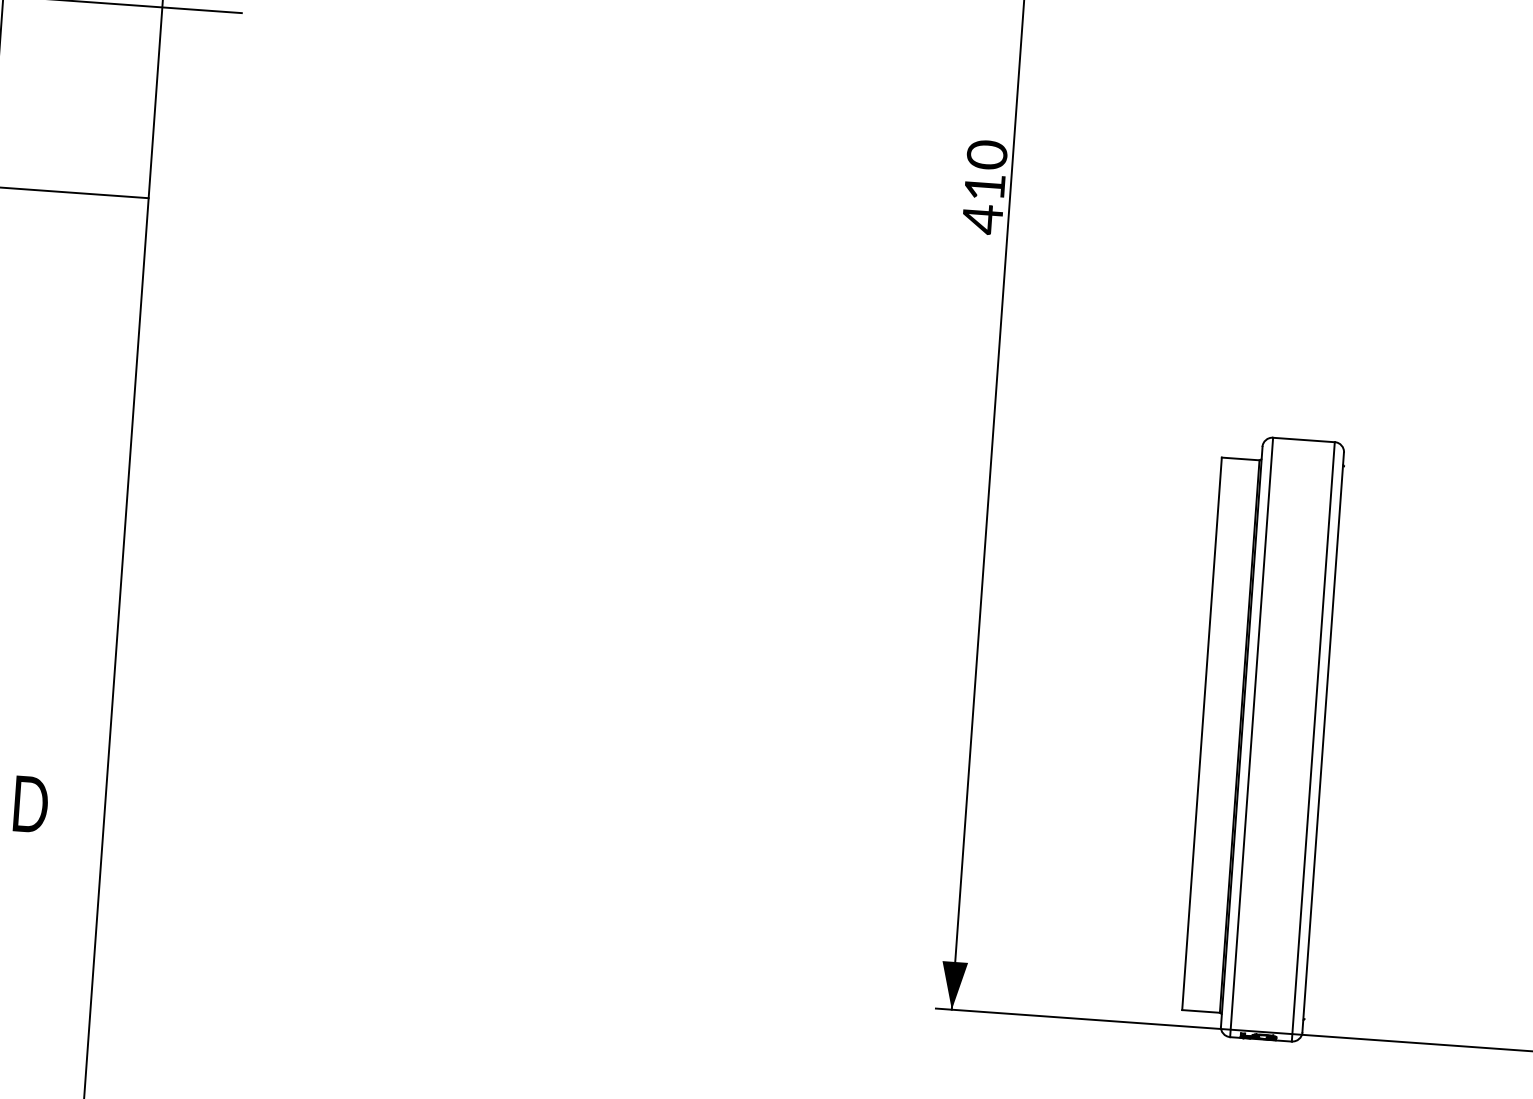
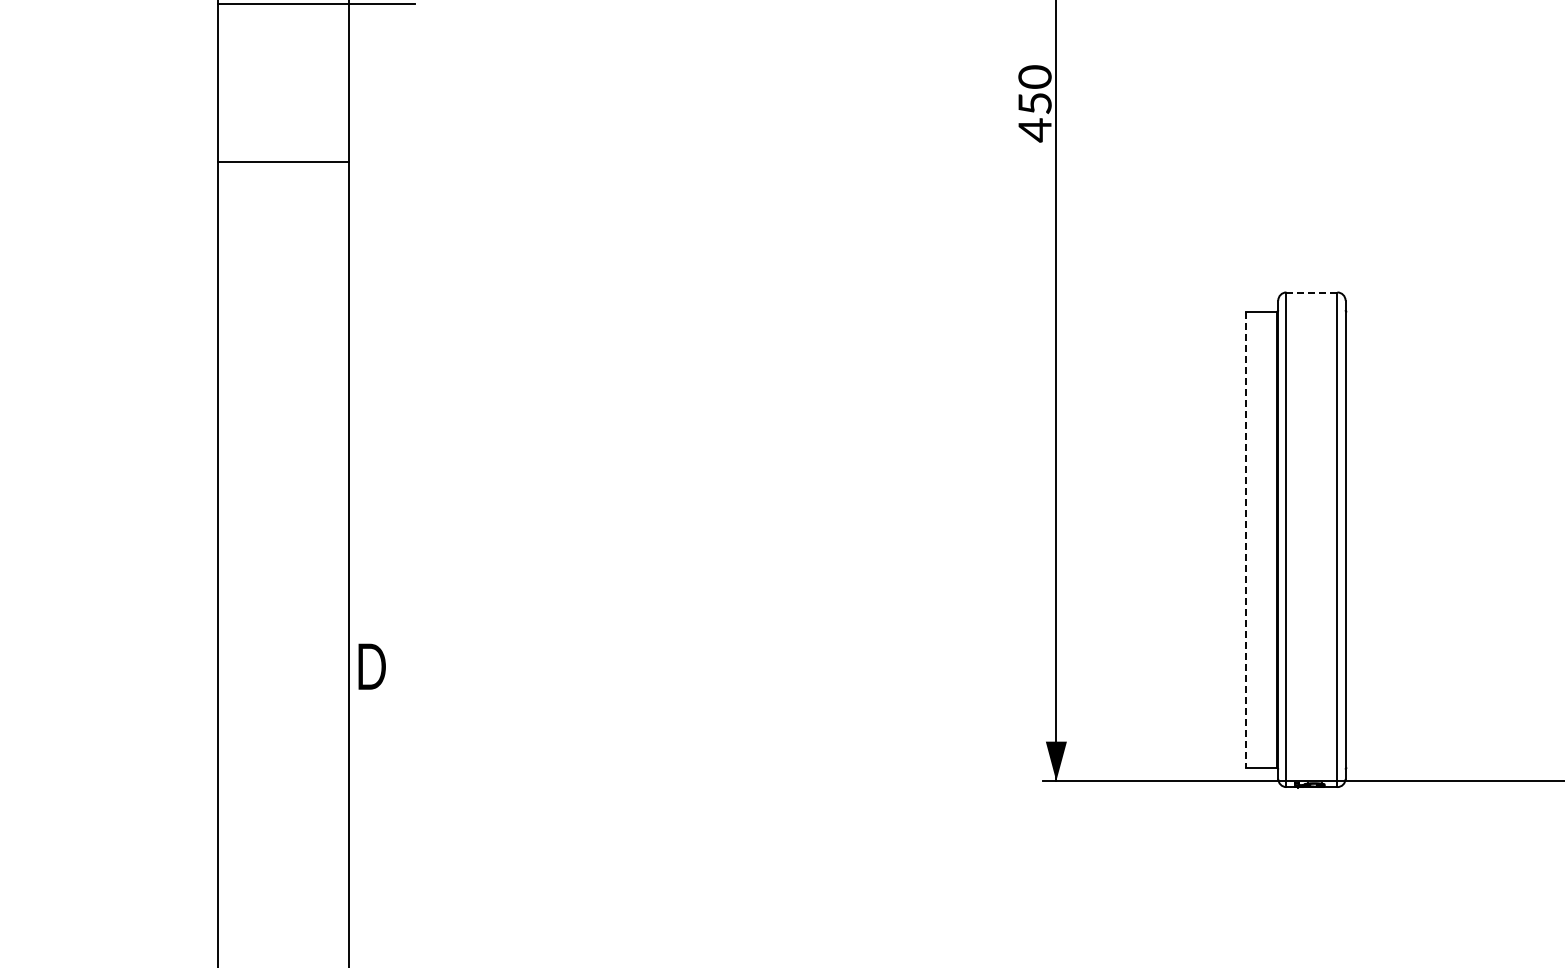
text: (984, 186) -> (1034, 103), 410 -> 450
line: (1303, 439) -> (1311, 292), solid -> dashed
line: (1202, 733) -> (1245, 539), solid -> dashed
text: (30, 804) -> (371, 666), moved

